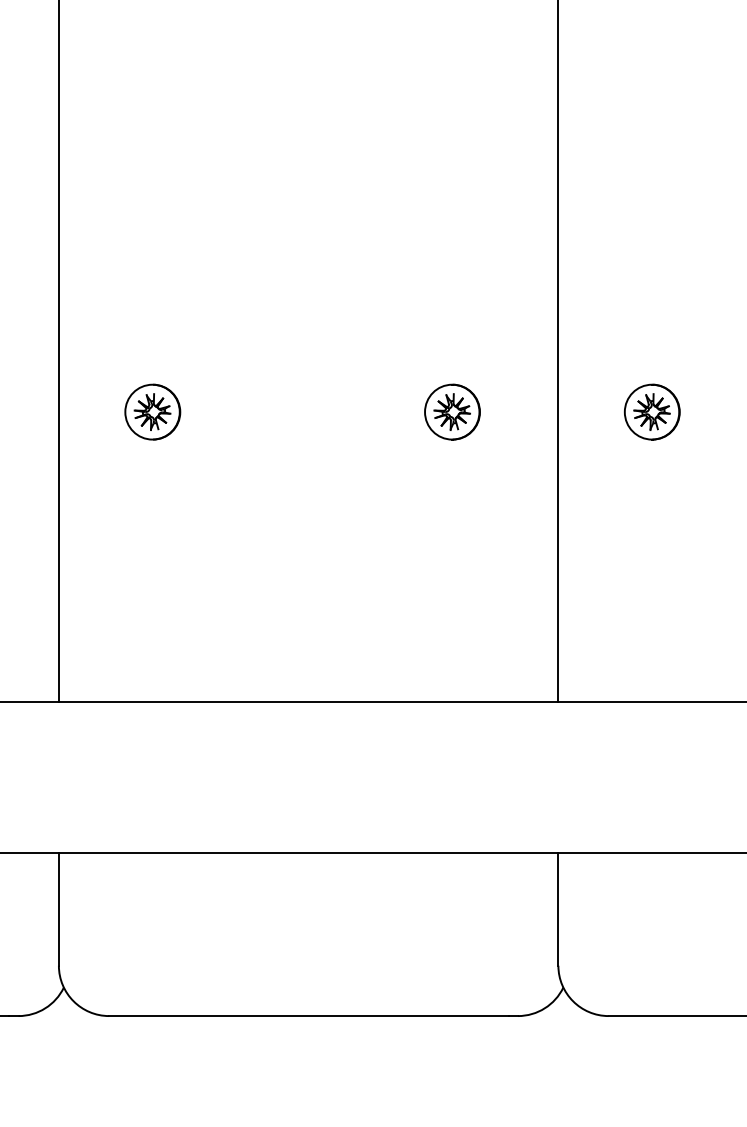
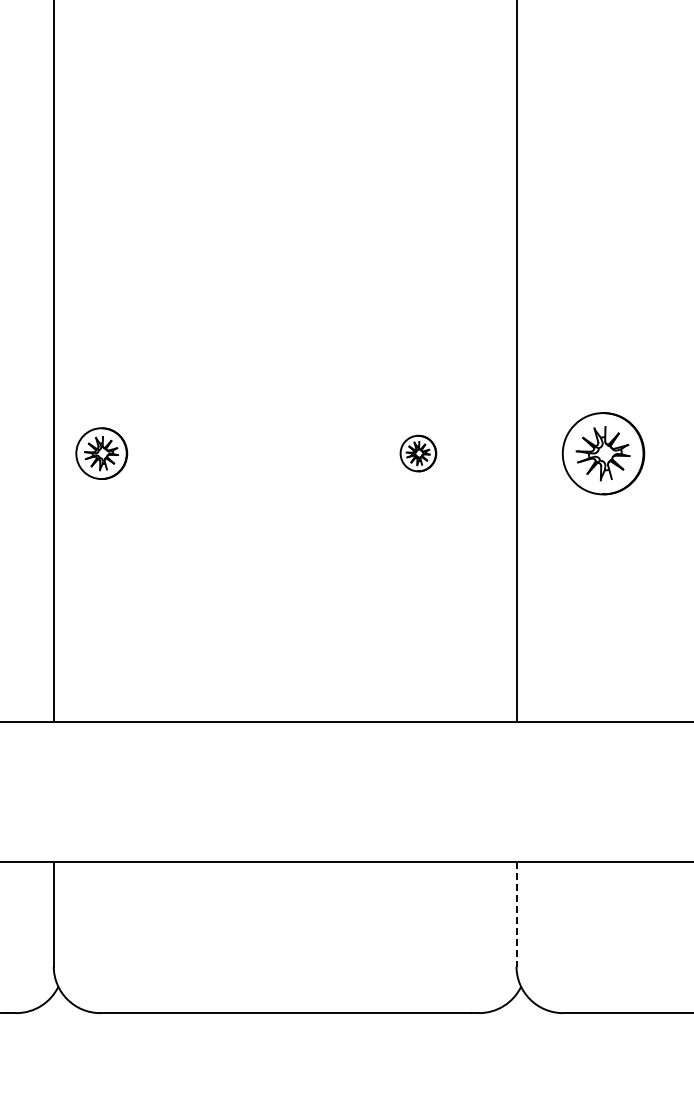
part: (152, 411) -> (101, 453), moved
part: (452, 411) -> (418, 453), size x0.7
part: (652, 411) -> (603, 453), size x1.6
line: (558, 909) -> (516, 914), solid -> dashed

